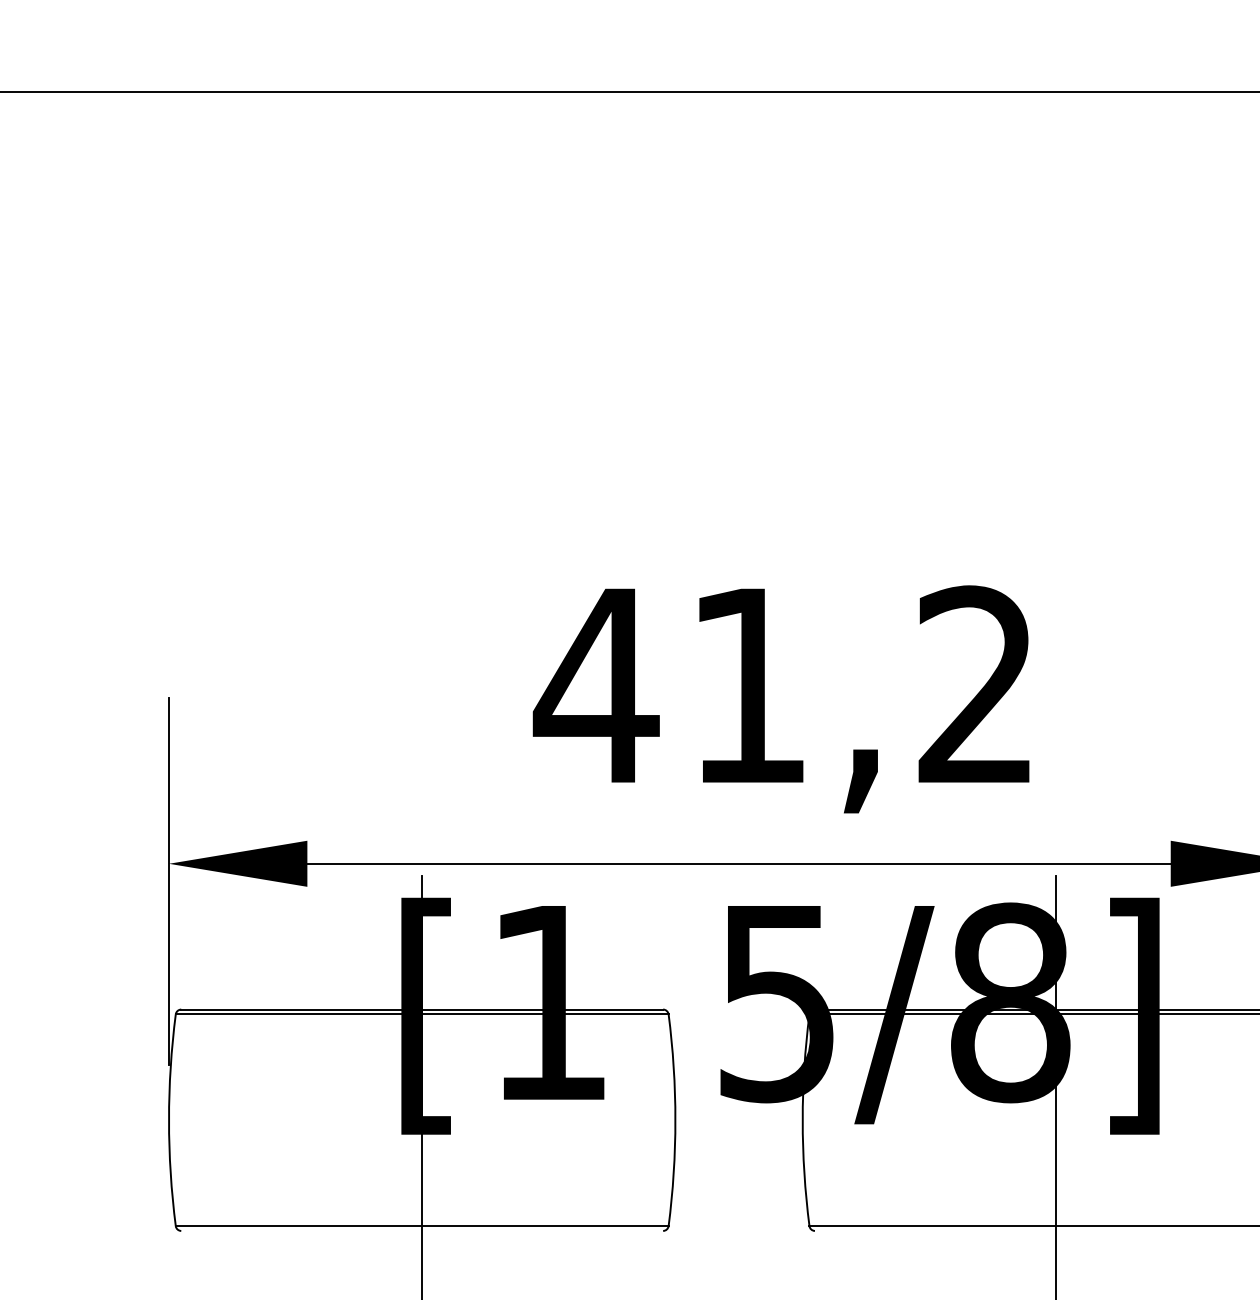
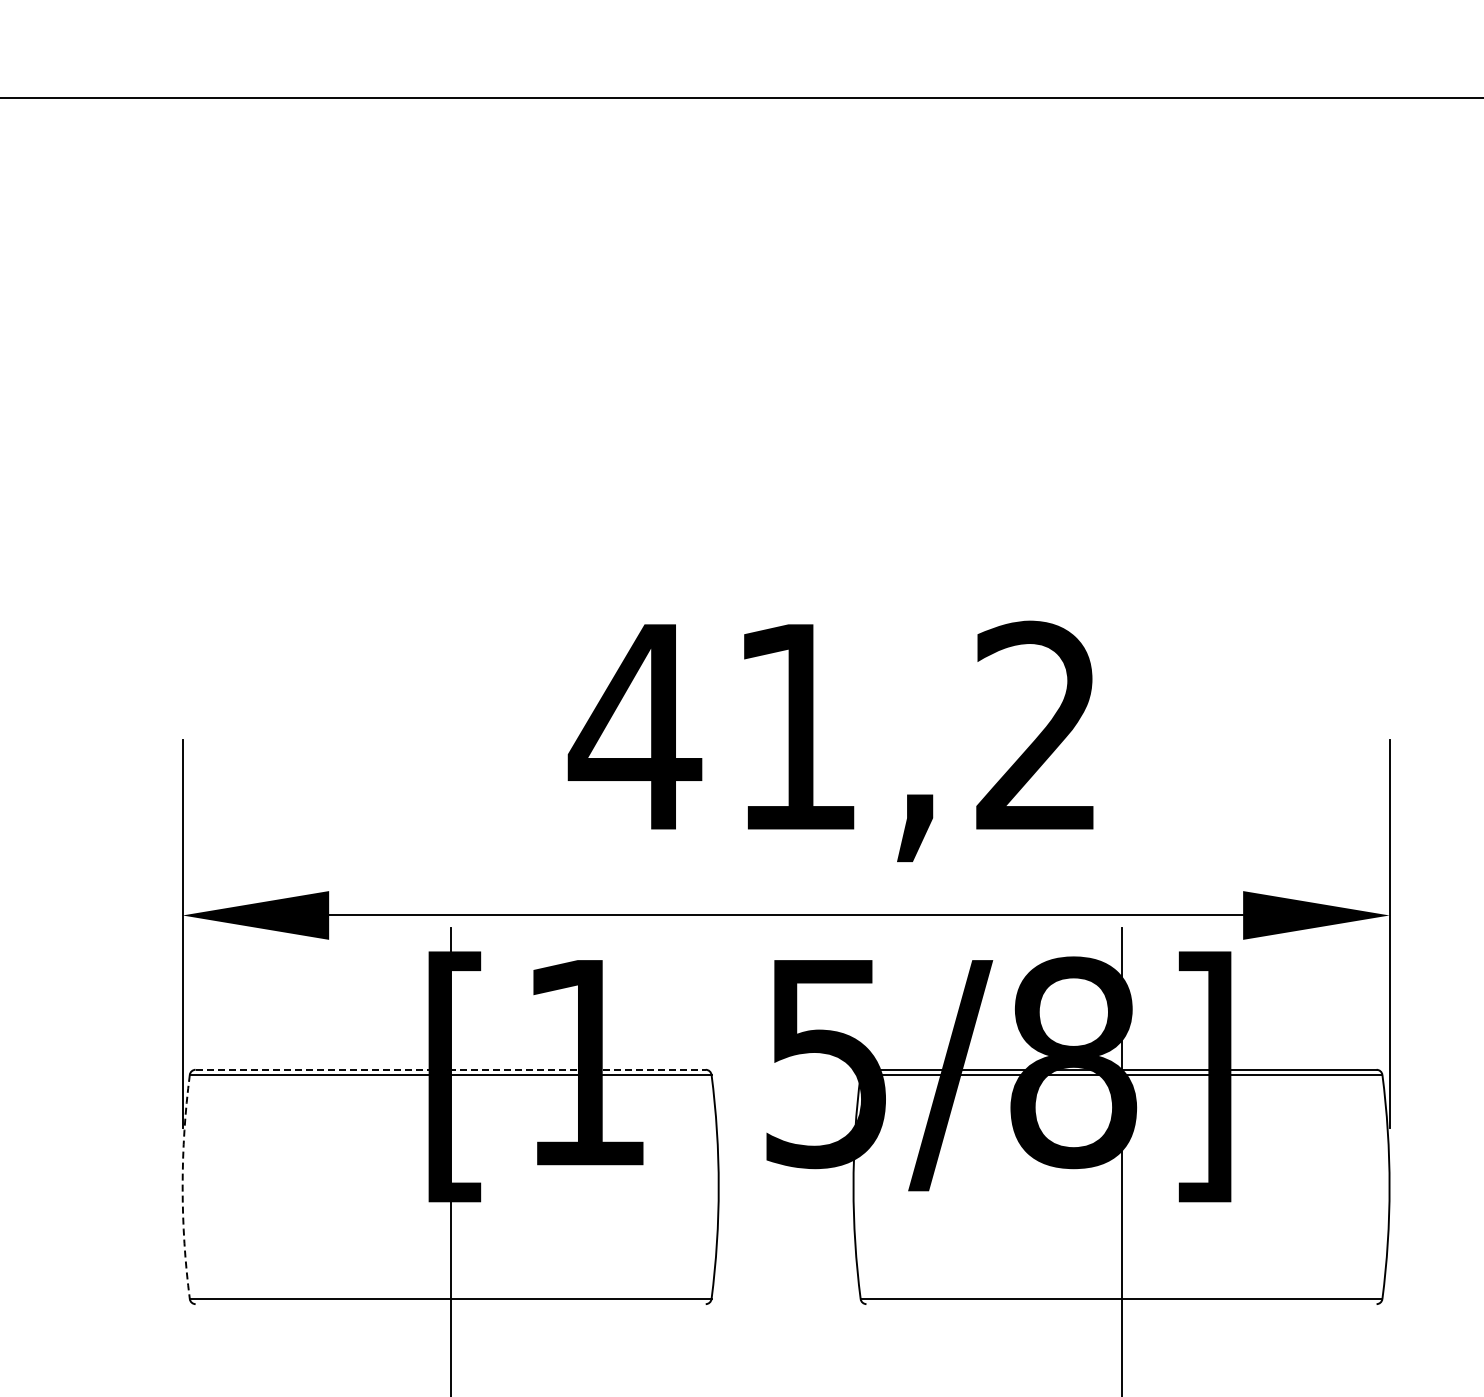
line: (422, 1009) -> (451, 1069), solid -> dashed
arc: (168, 1119) -> (182, 1186), solid -> dashed

